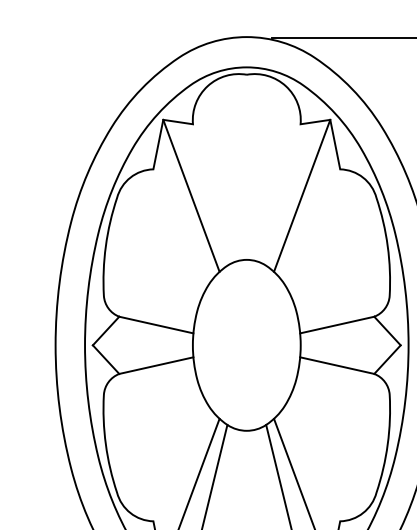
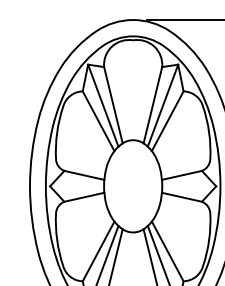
line: (210, 195) -> (113, 105), added
line: (282, 195) -> (152, 105), added
line: (182, 225) -> (98, 121), added
line: (310, 225) -> (167, 121), added
line: (182, 466) -> (98, 251), added
line: (310, 466) -> (167, 251), added

